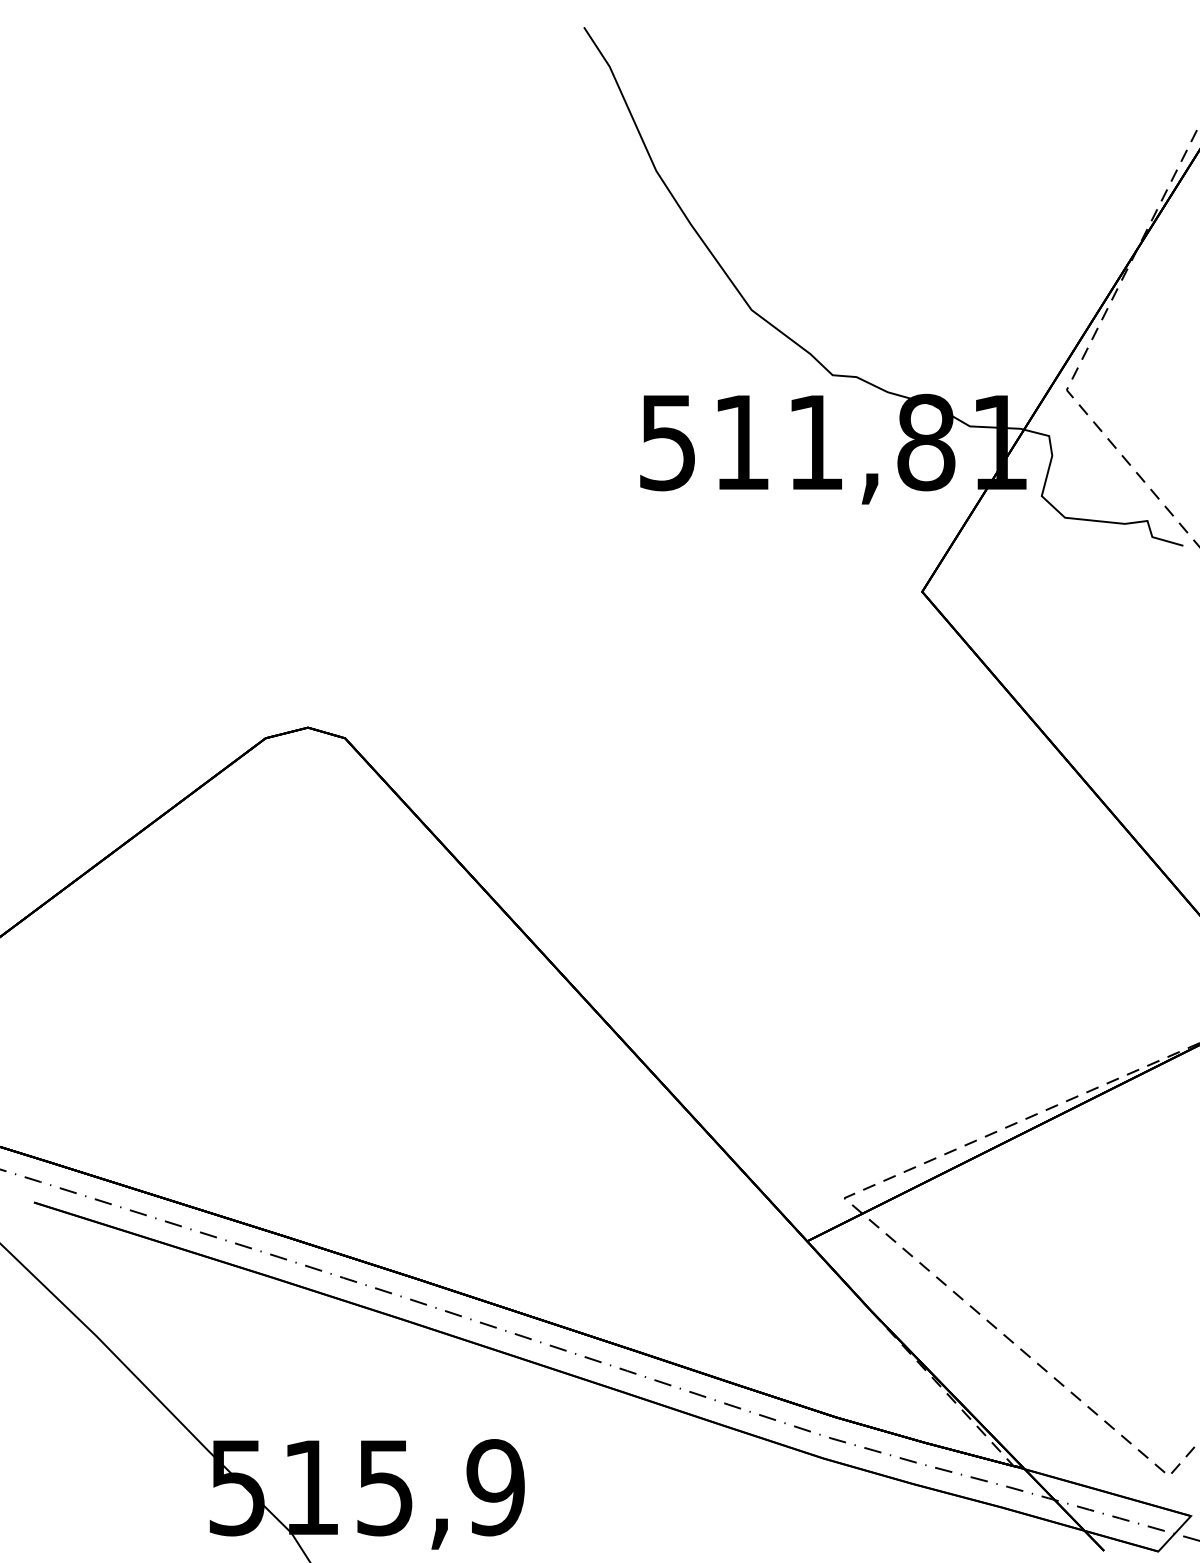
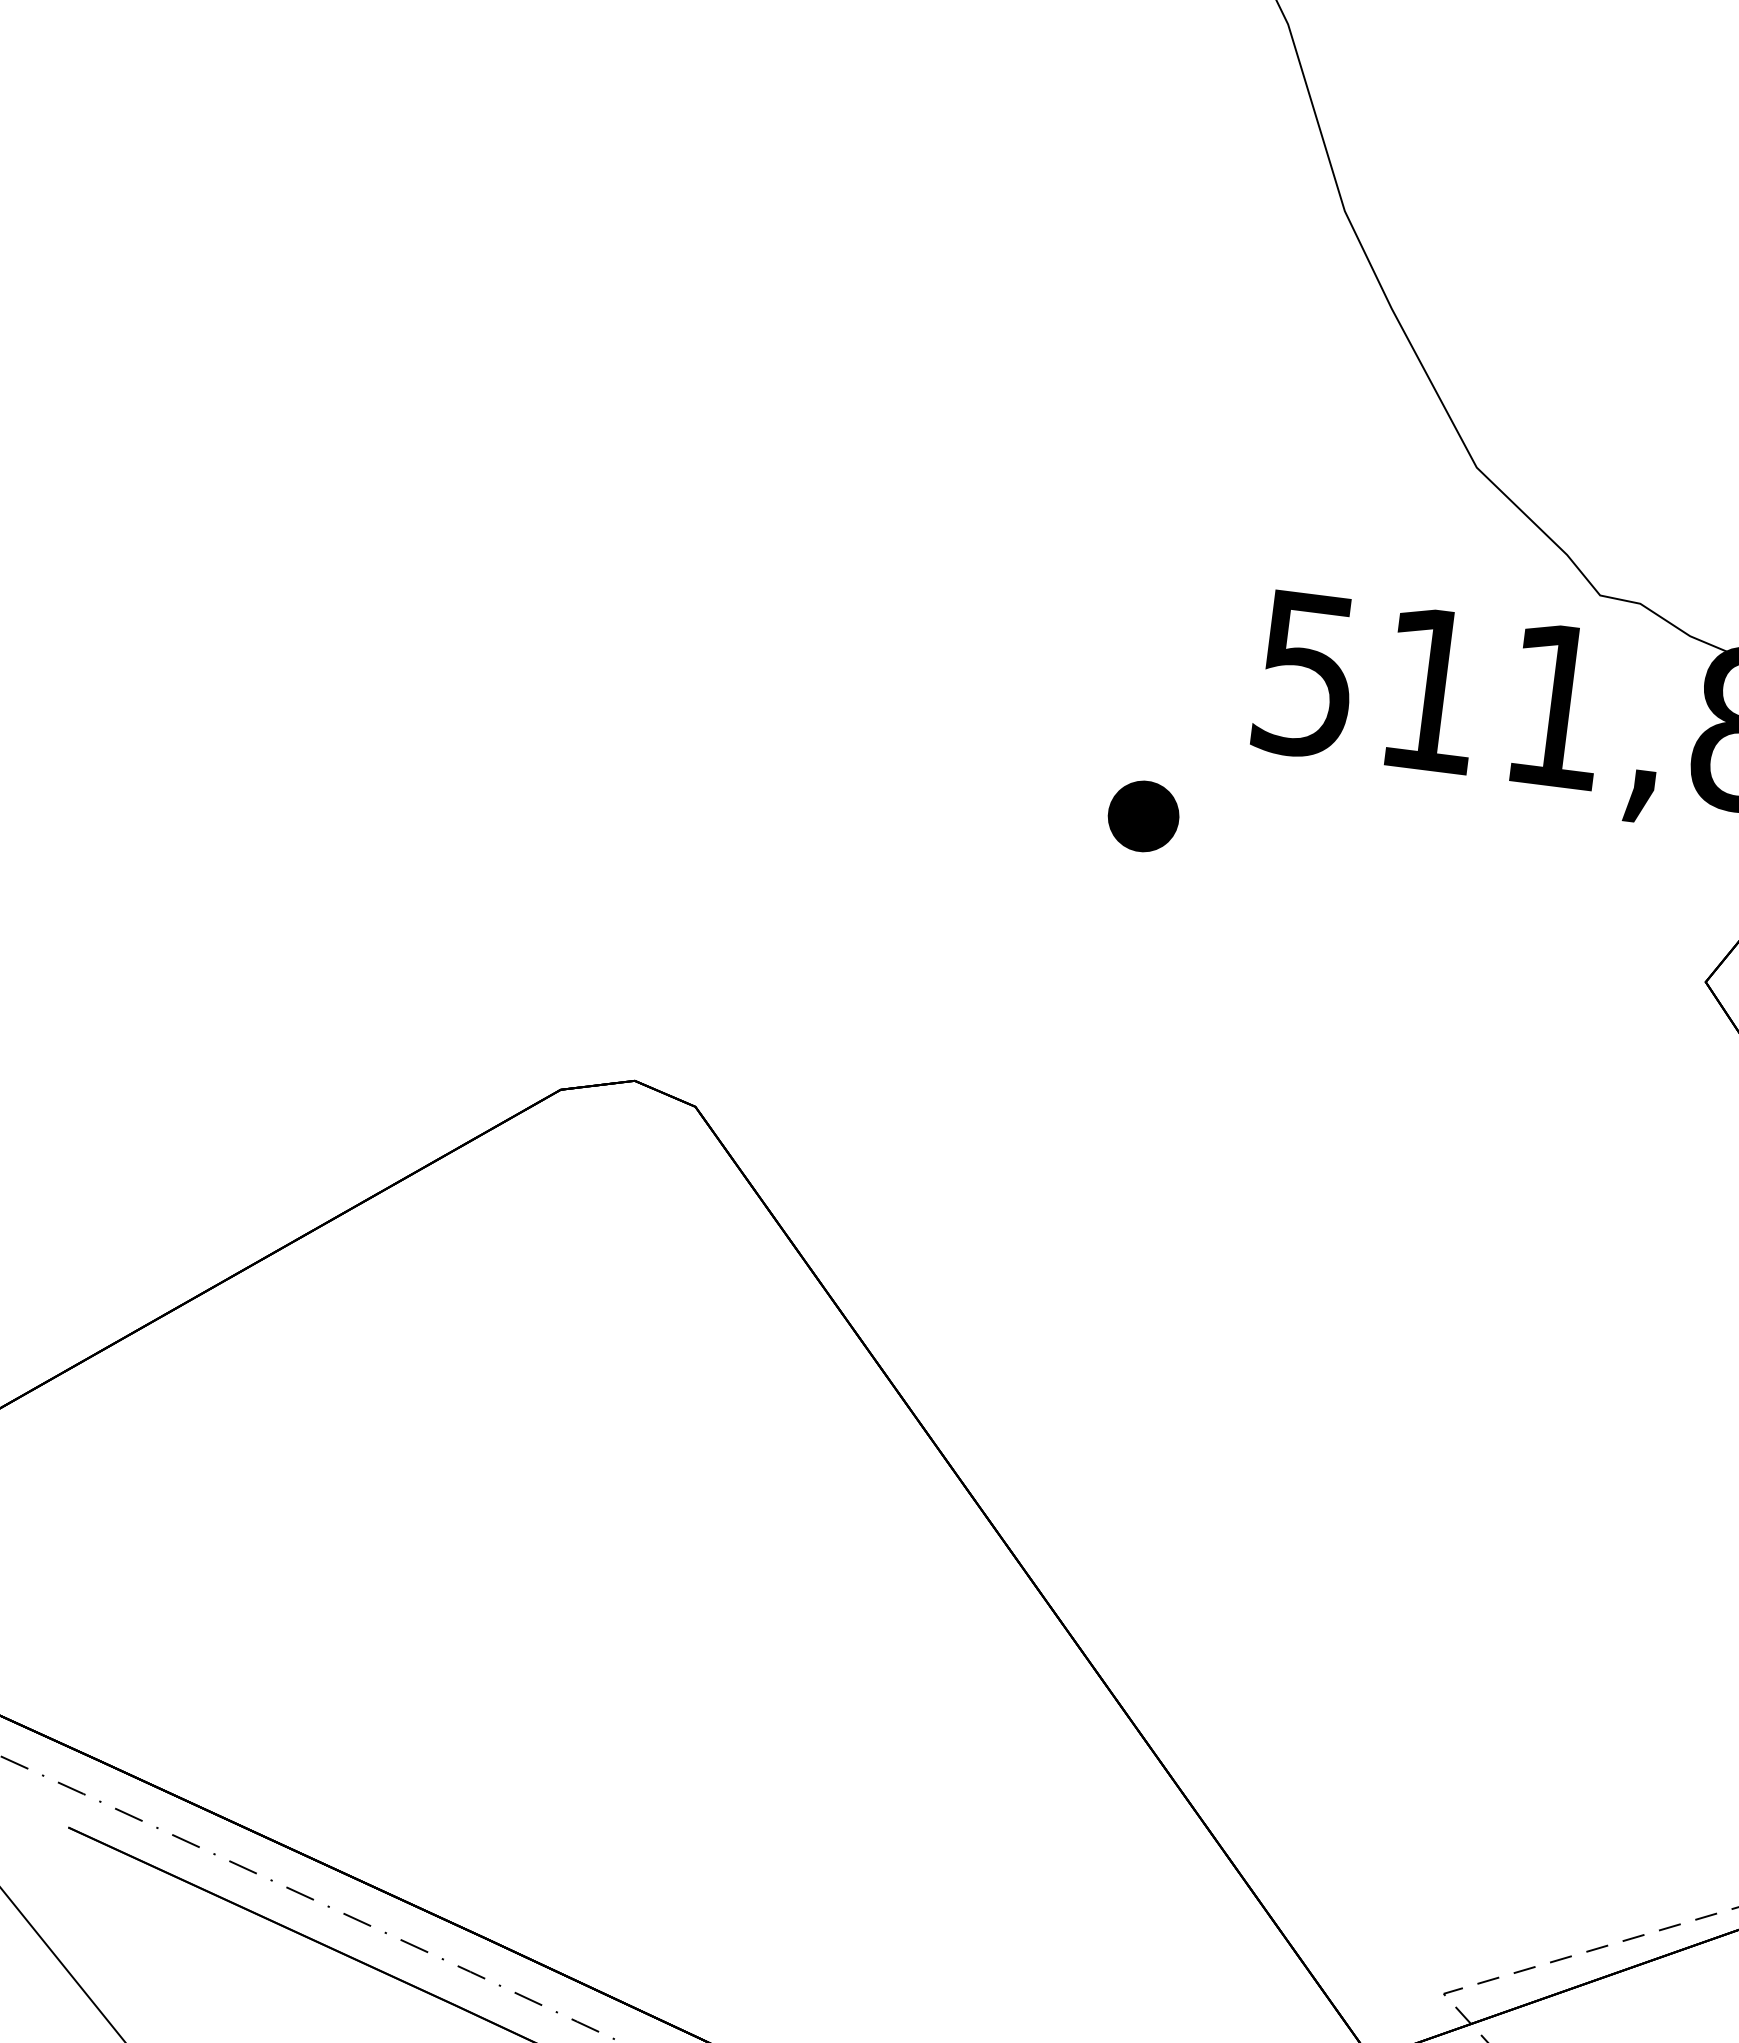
part: (583, 536) -> (1143, 815), added

